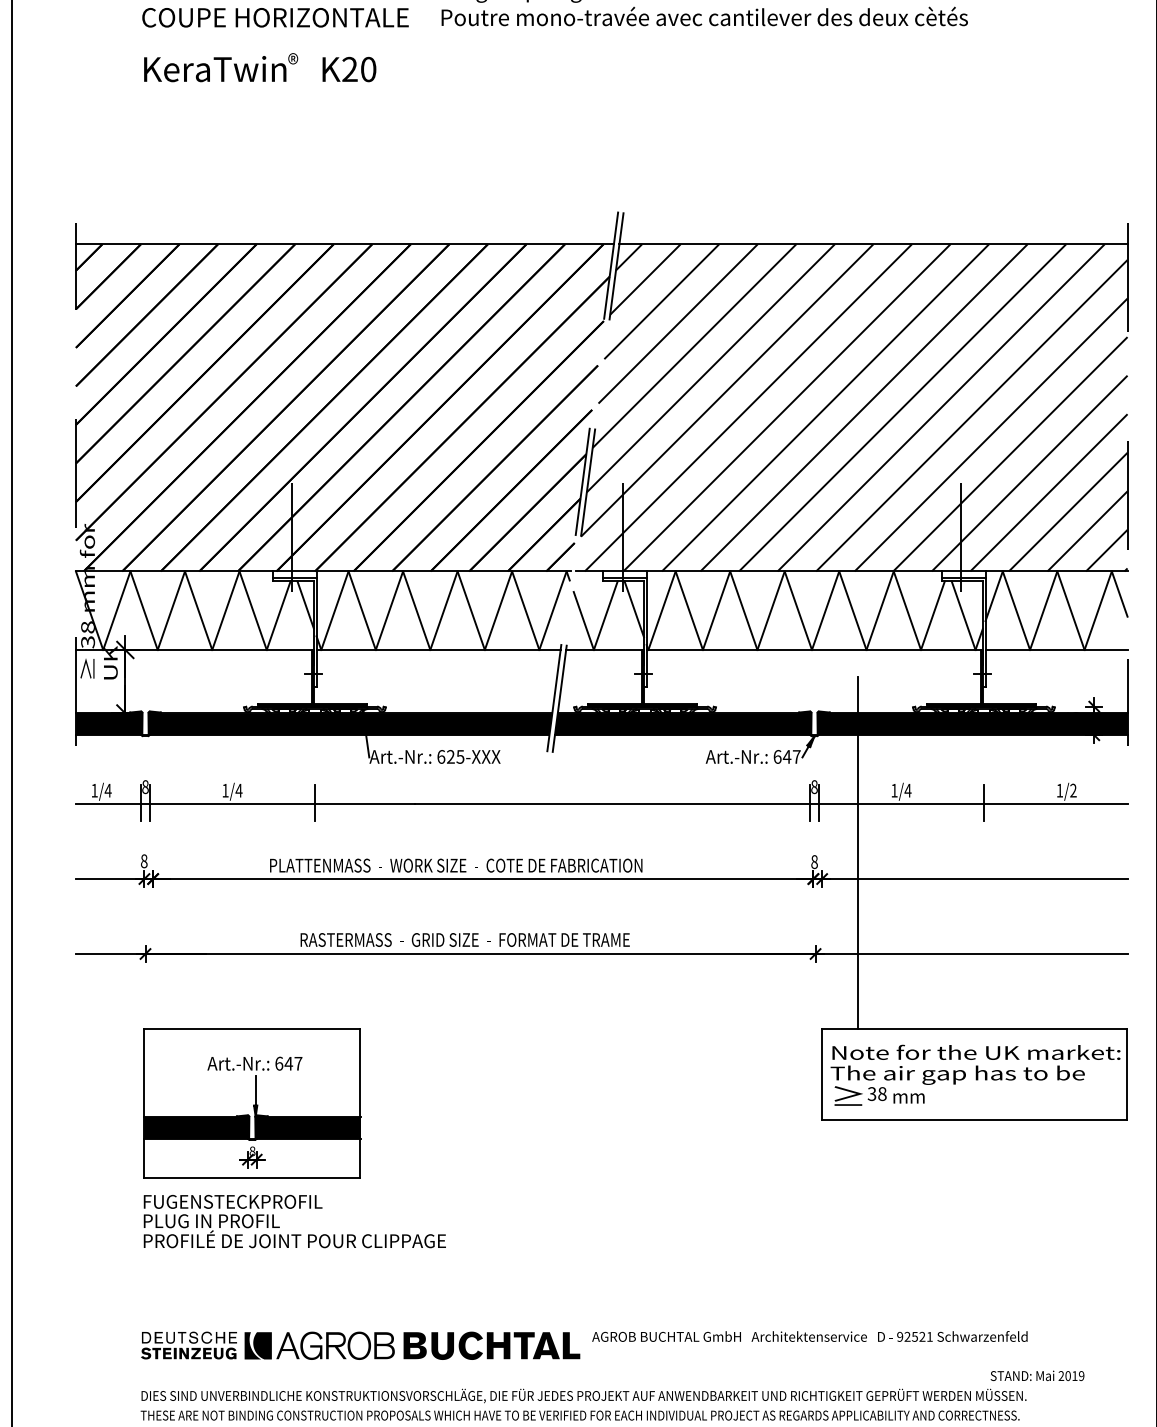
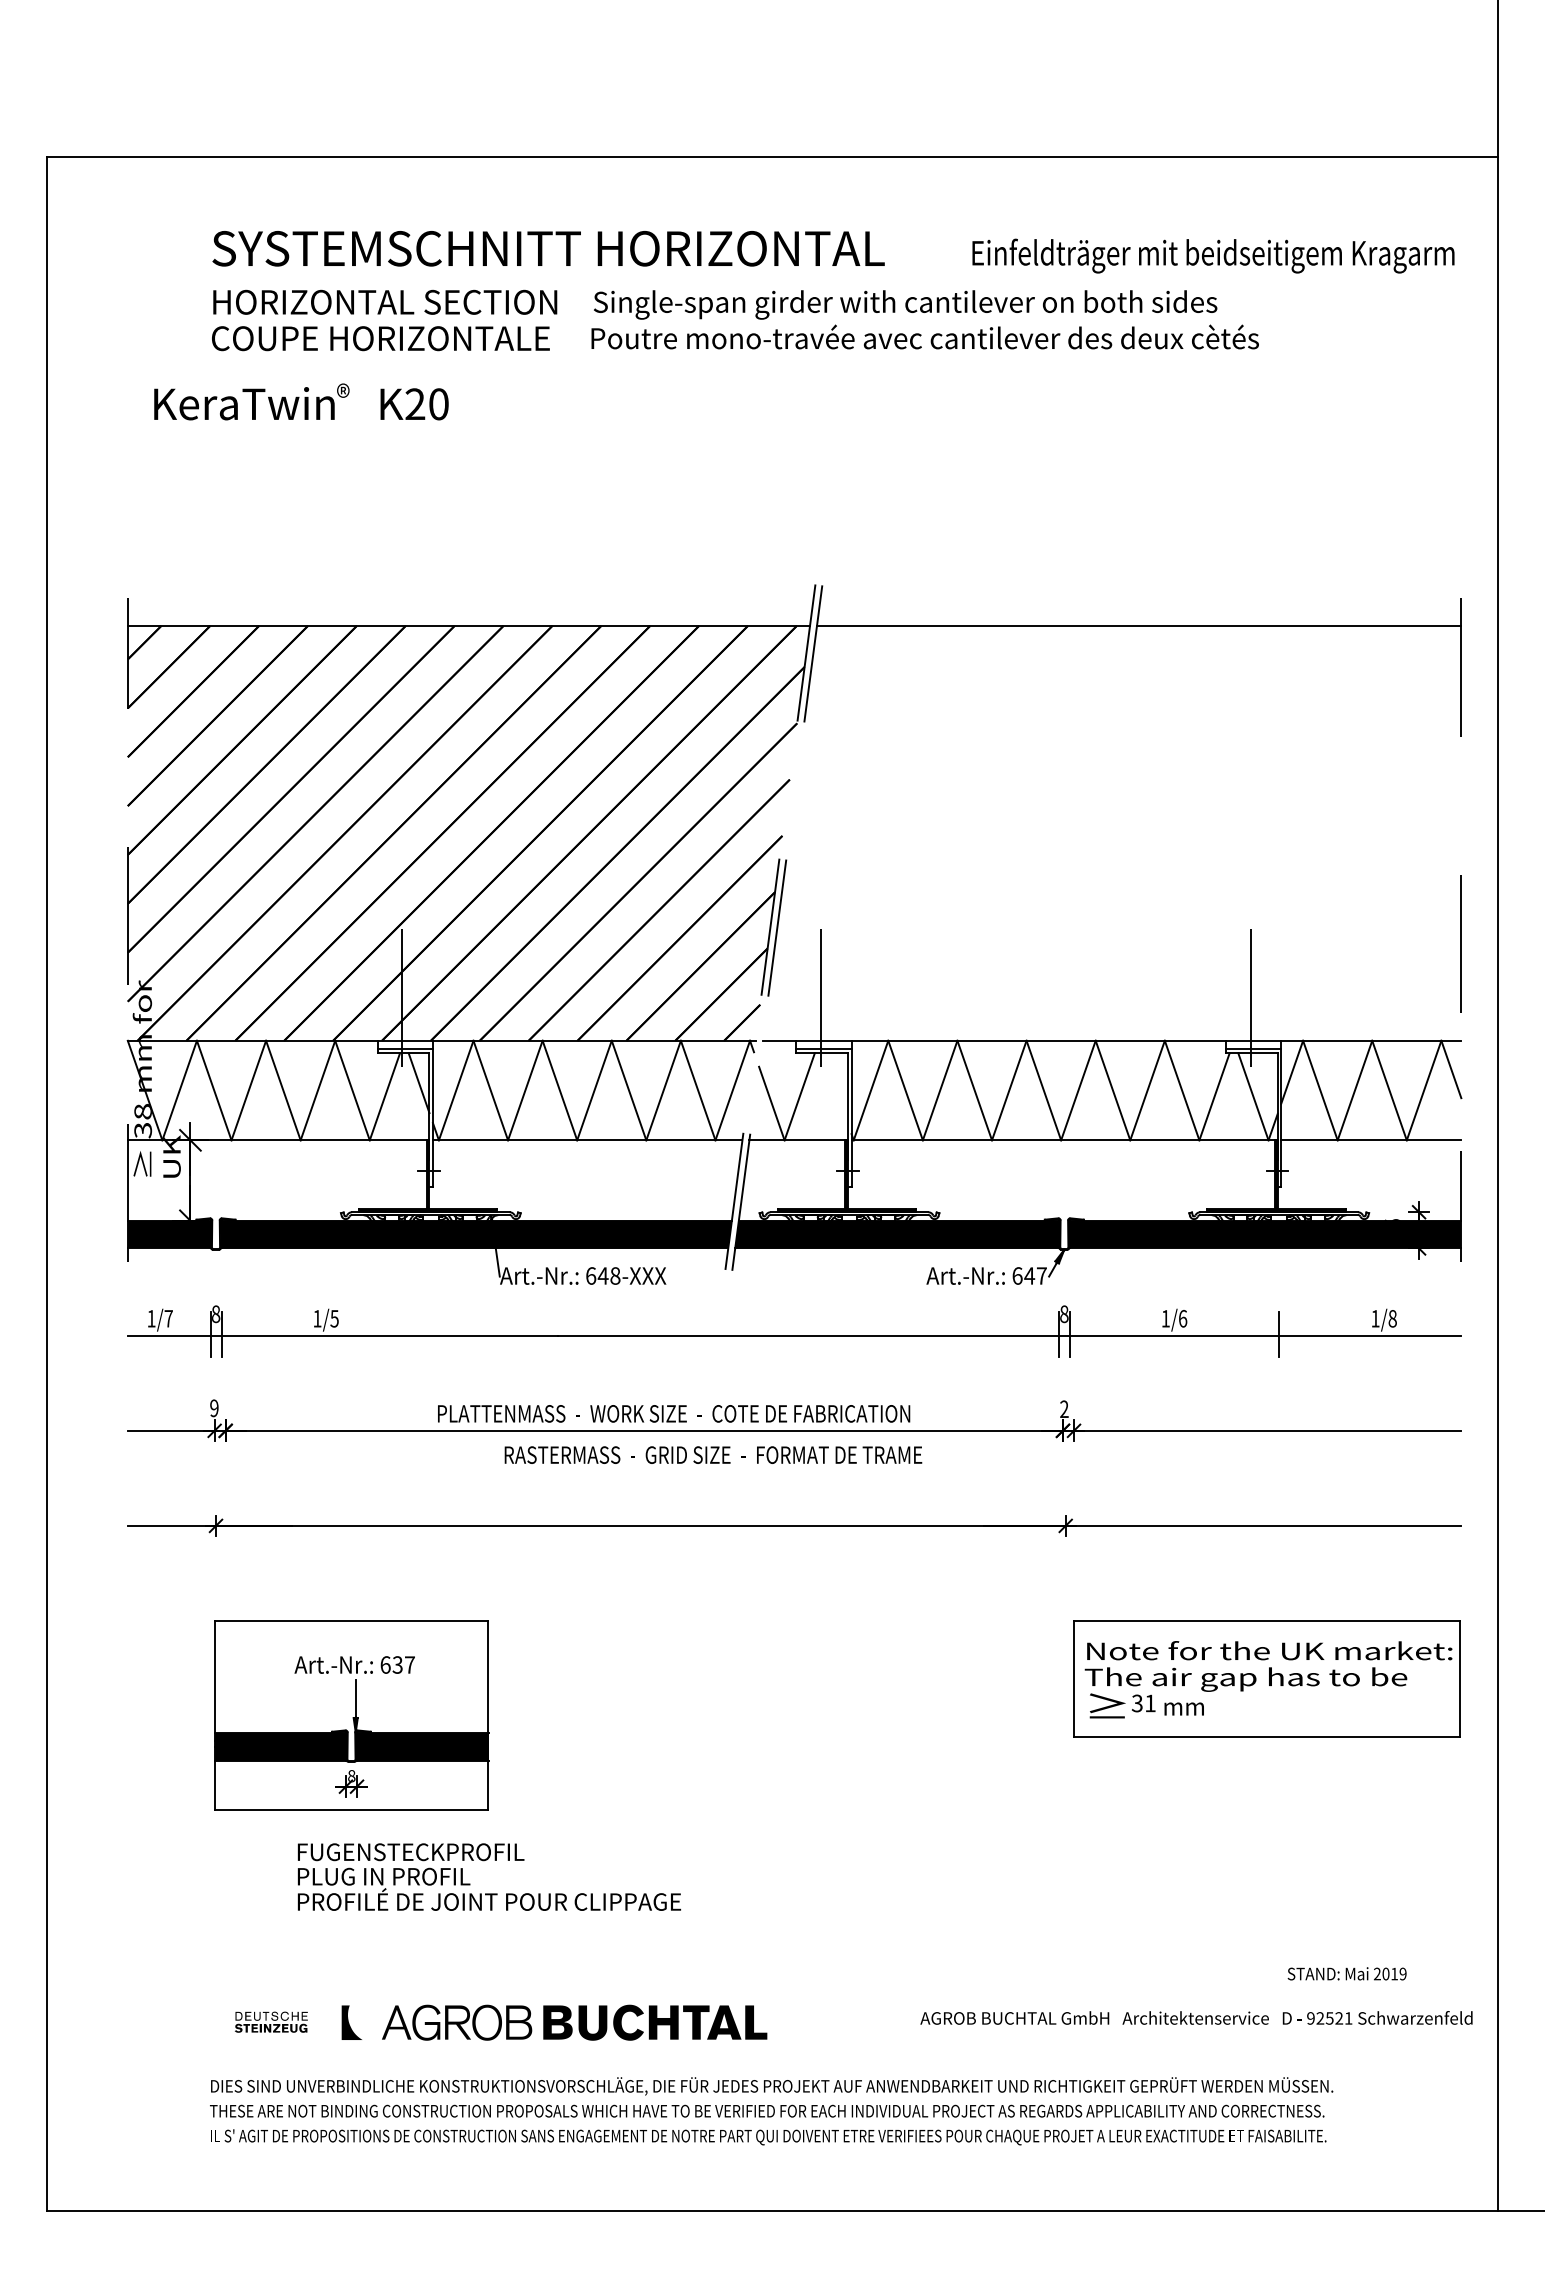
text: (260, 67) -> (301, 401), moved
hatch: (854, 407) -> (1114, 832), removed
line: (634, 609) -> (835, 1088), removed
text: (455, 756) -> (608, 1275), 625-XXX -> 648-XXX
text: (108, 790) -> (168, 1318), 1/4 -> 1/7
text: (238, 790) -> (334, 1318), 1/4 -> 1/5
text: (907, 790) -> (1182, 1318), 1/4 -> 1/6
text: (1073, 790) -> (1392, 1318), 1/2 -> 1/8
line: (314, 803) -> (430, 1334), removed
line: (857, 852) -> (1119, 1397), removed
text: (144, 861) -> (214, 1408), 8 -> 9
text: (814, 862) -> (1064, 1409), 8 -> 2
text: (456, 865) -> (674, 1413), moved
text: (465, 939) -> (713, 1454), moved
text: (288, 1063) -> (397, 1664), 647 -> 637
text: (882, 1094) -> (1150, 1703), 38 -> 31
text: (294, 1221) -> (488, 1876), moved
text: (809, 1336) -> (1196, 2017), moved
part: (189, 1344) -> (271, 2021), size x0.6
fill: (262, 1345) -> (364, 2022), removed
text: (1037, 1375) -> (1346, 1973), moved

